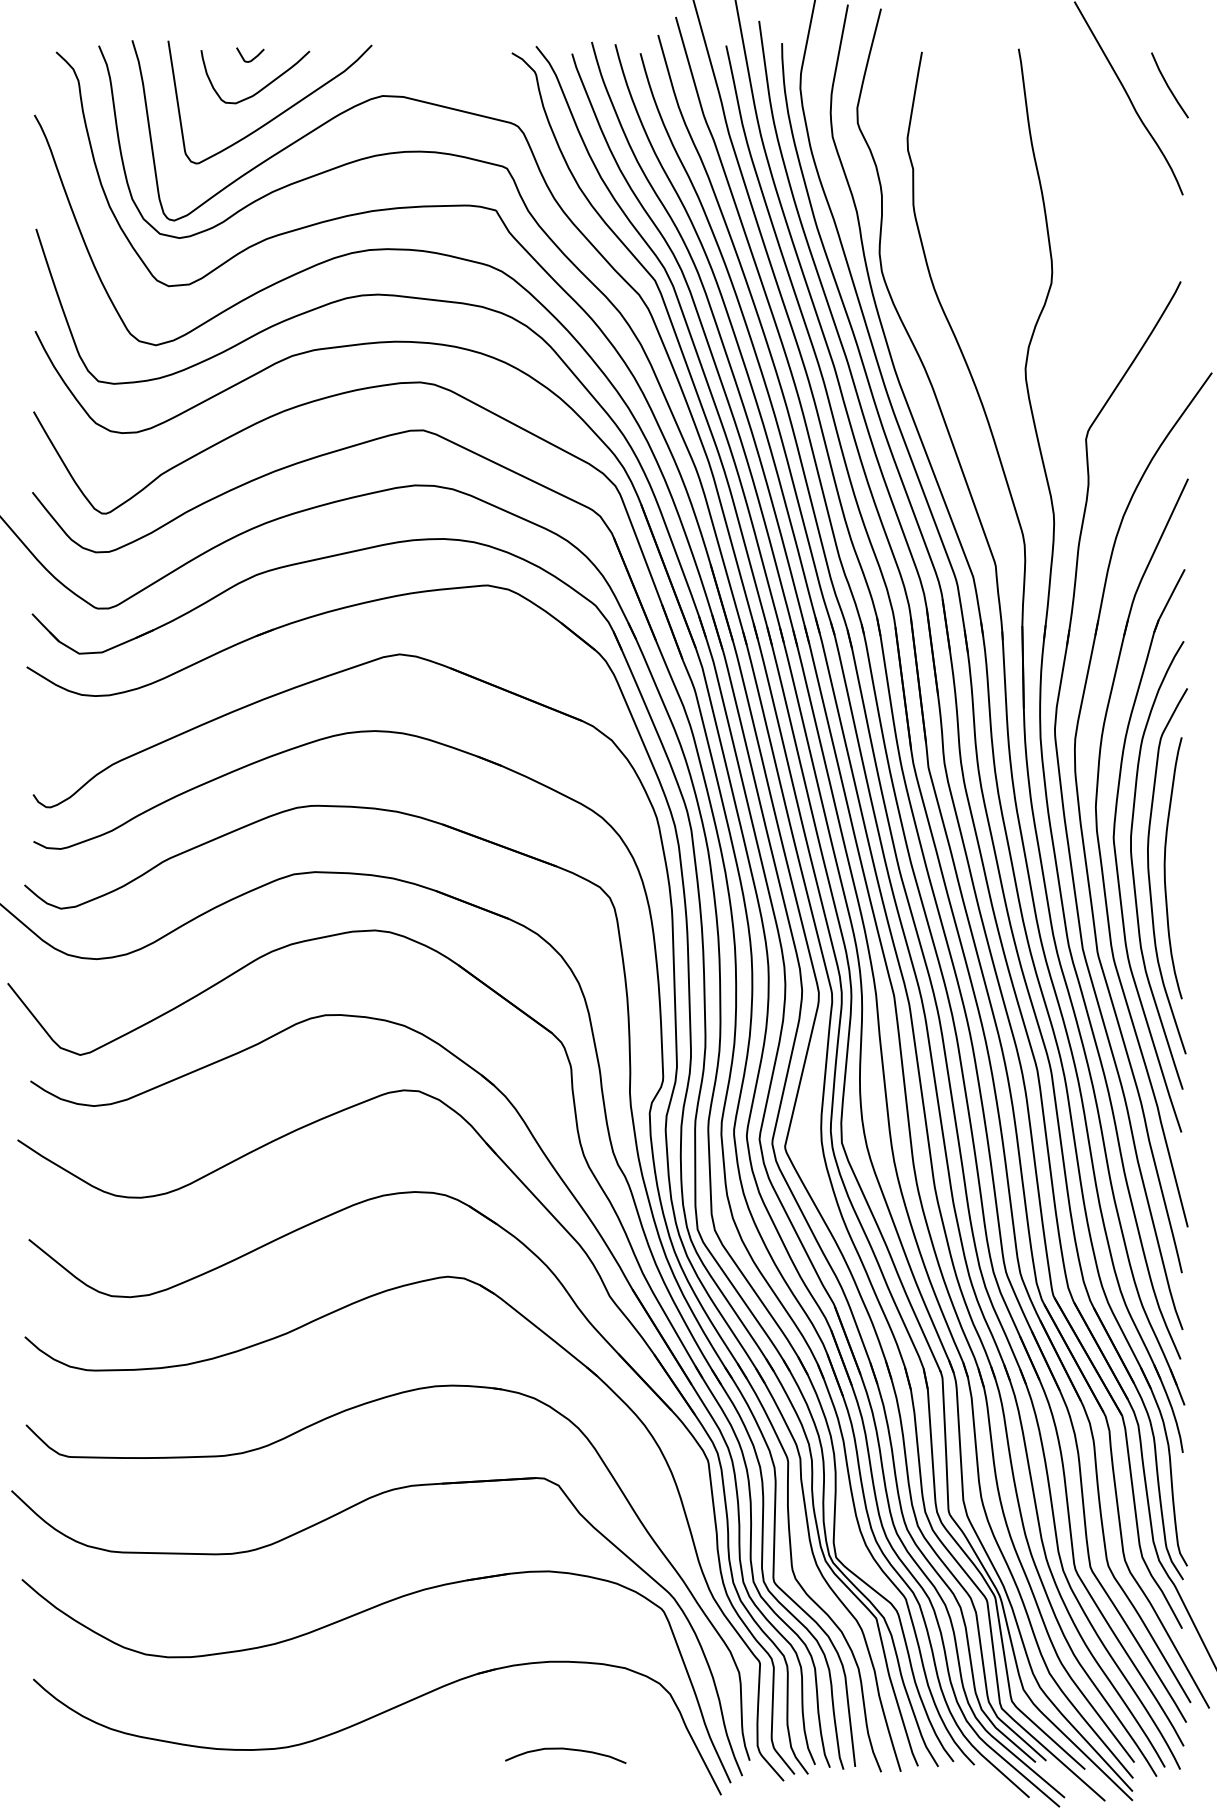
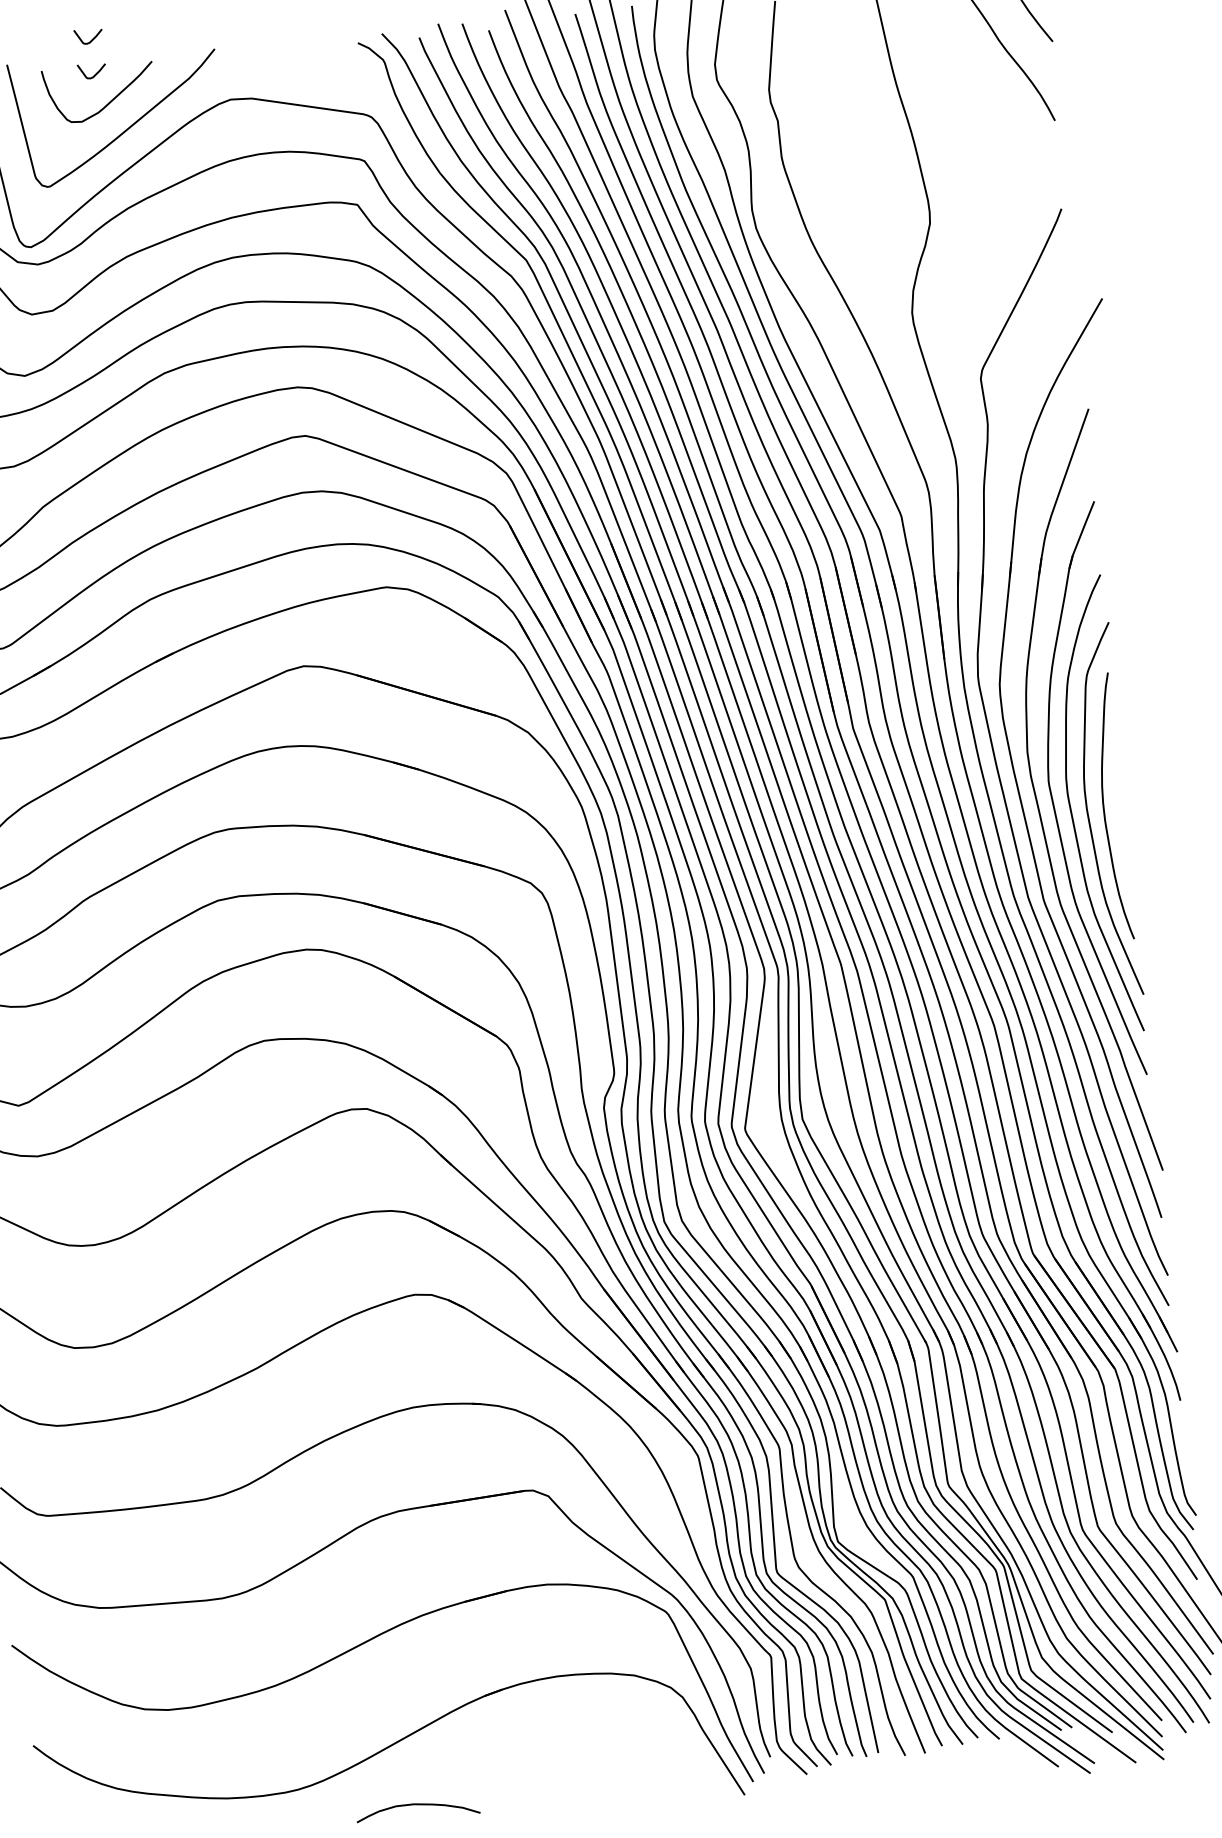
curve: (253, 23) -> (91, 38), added
curve: (568, 1750) -> (420, 1805), moved

